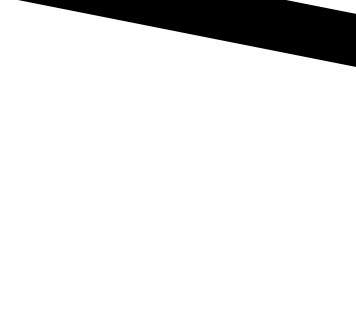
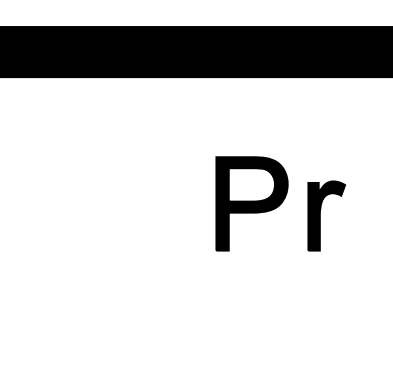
part: (218, 167) -> (280, 203), added

